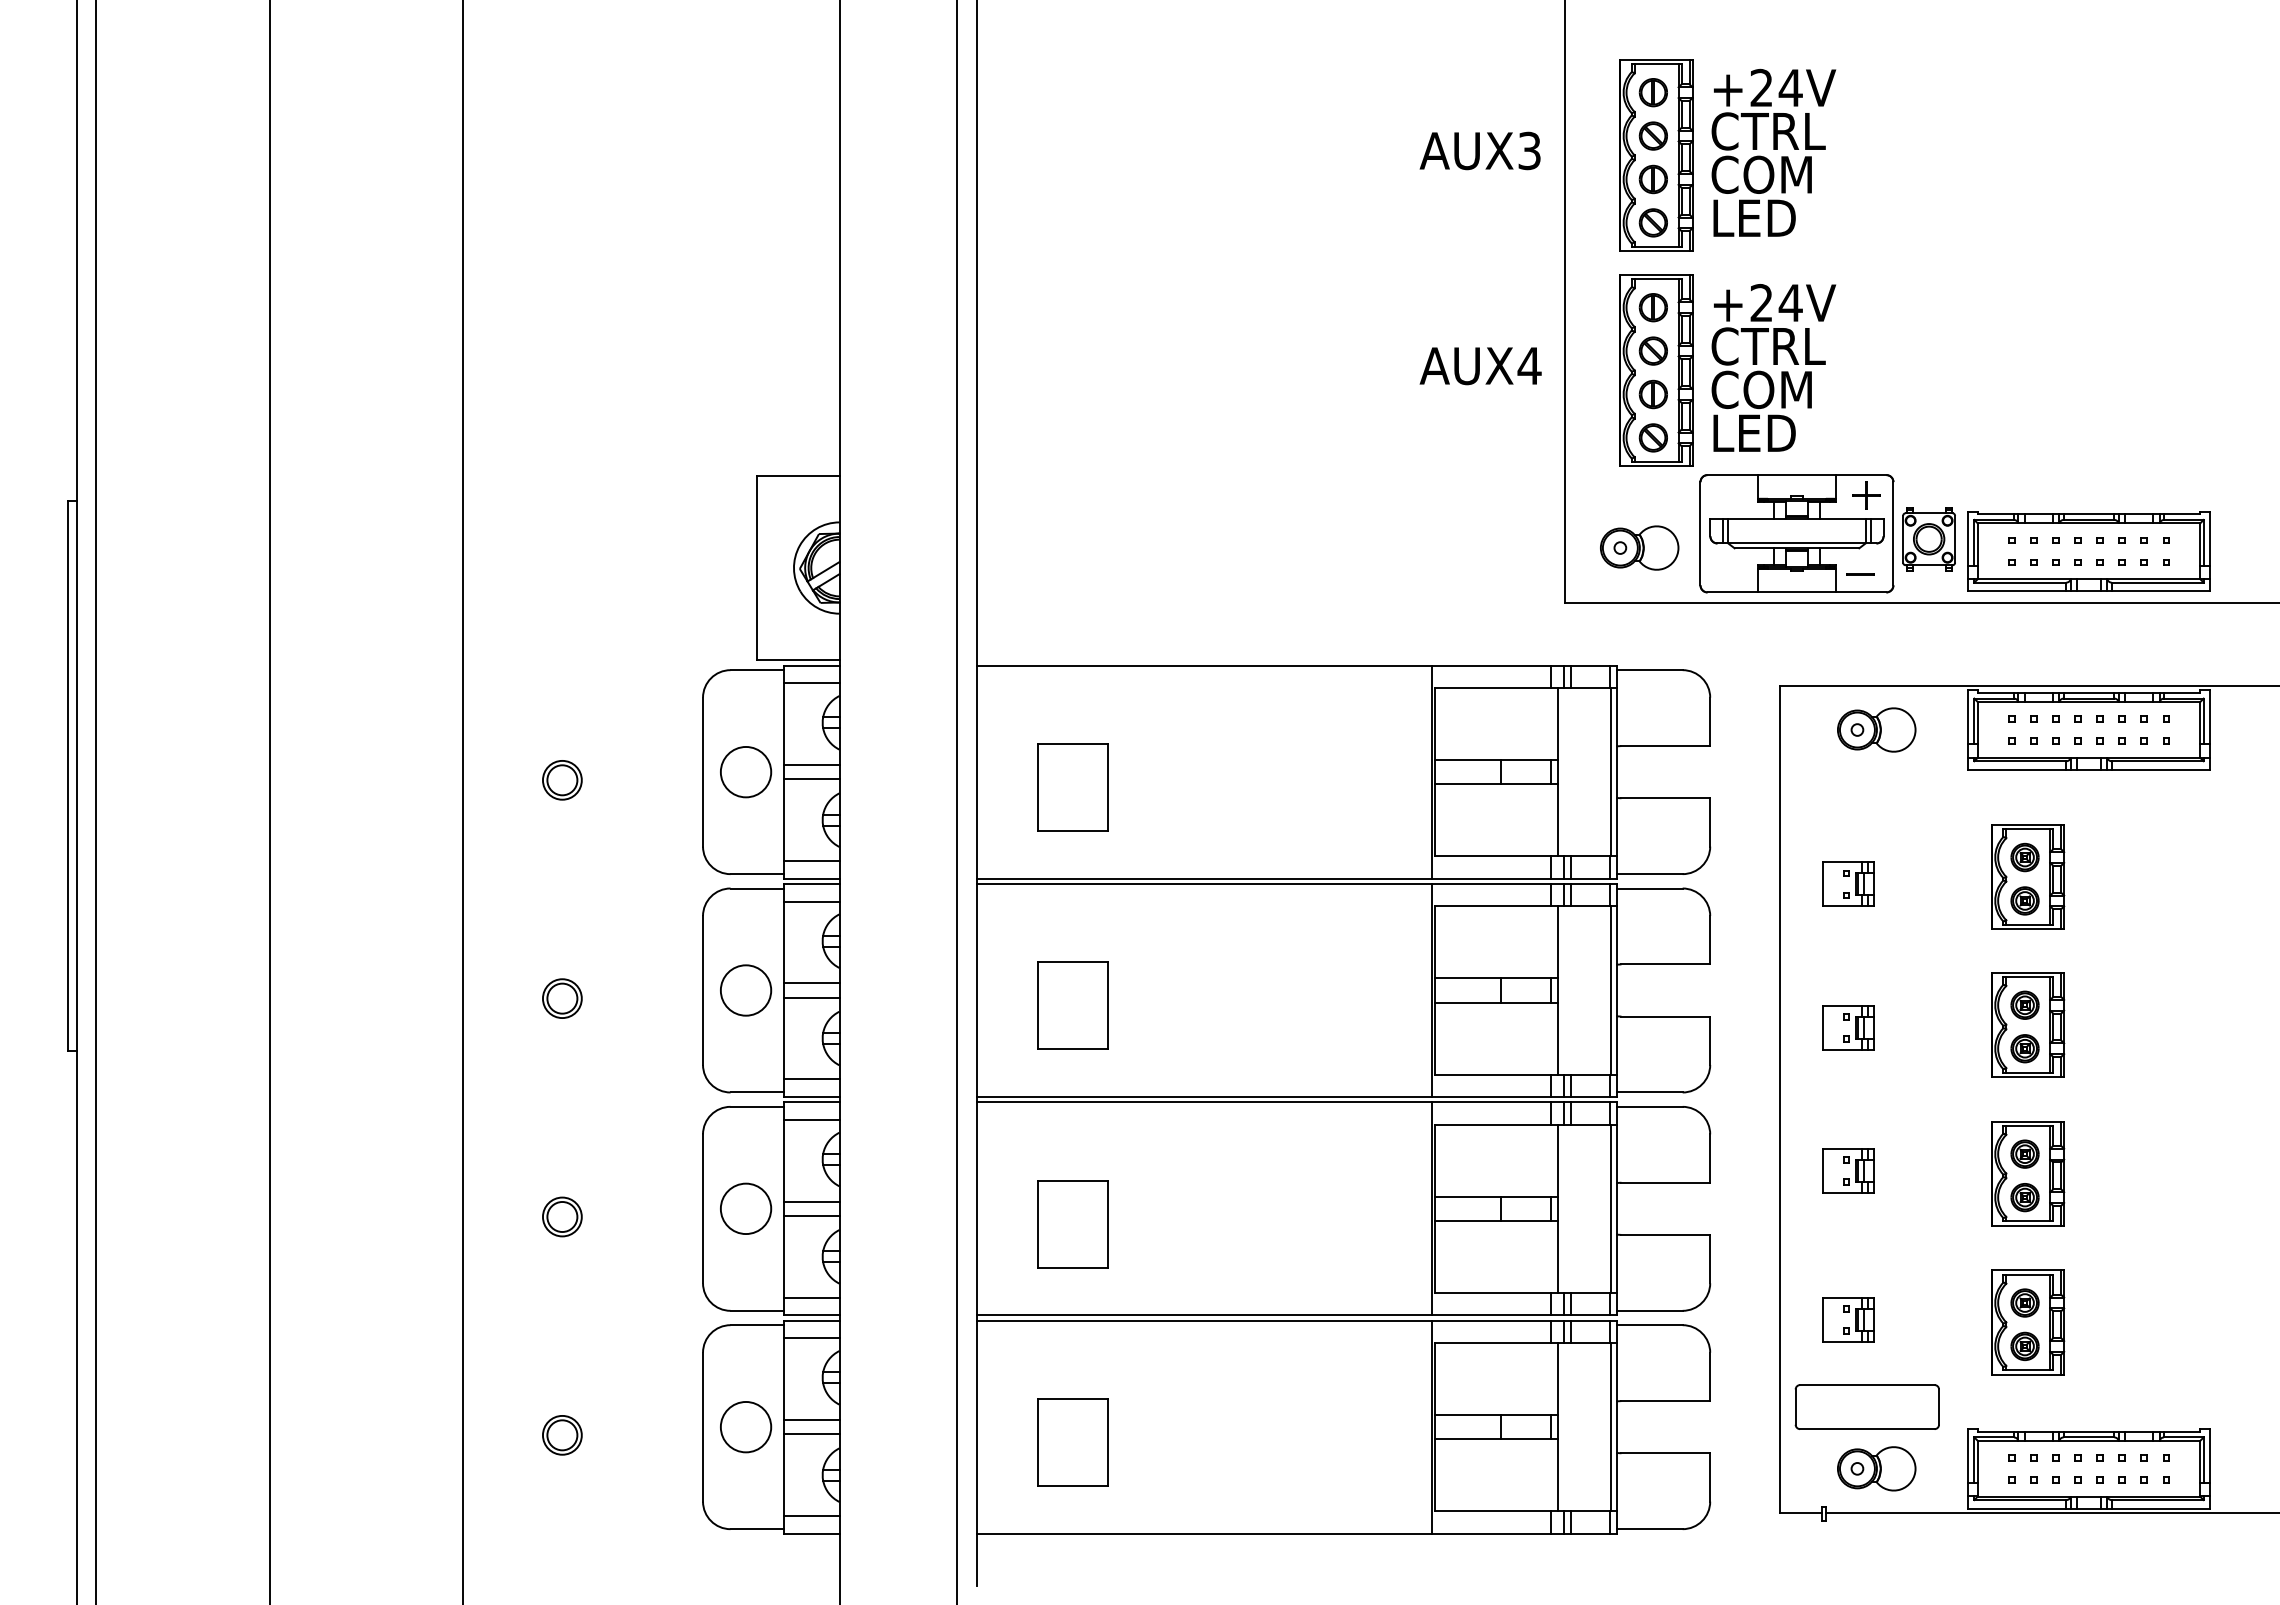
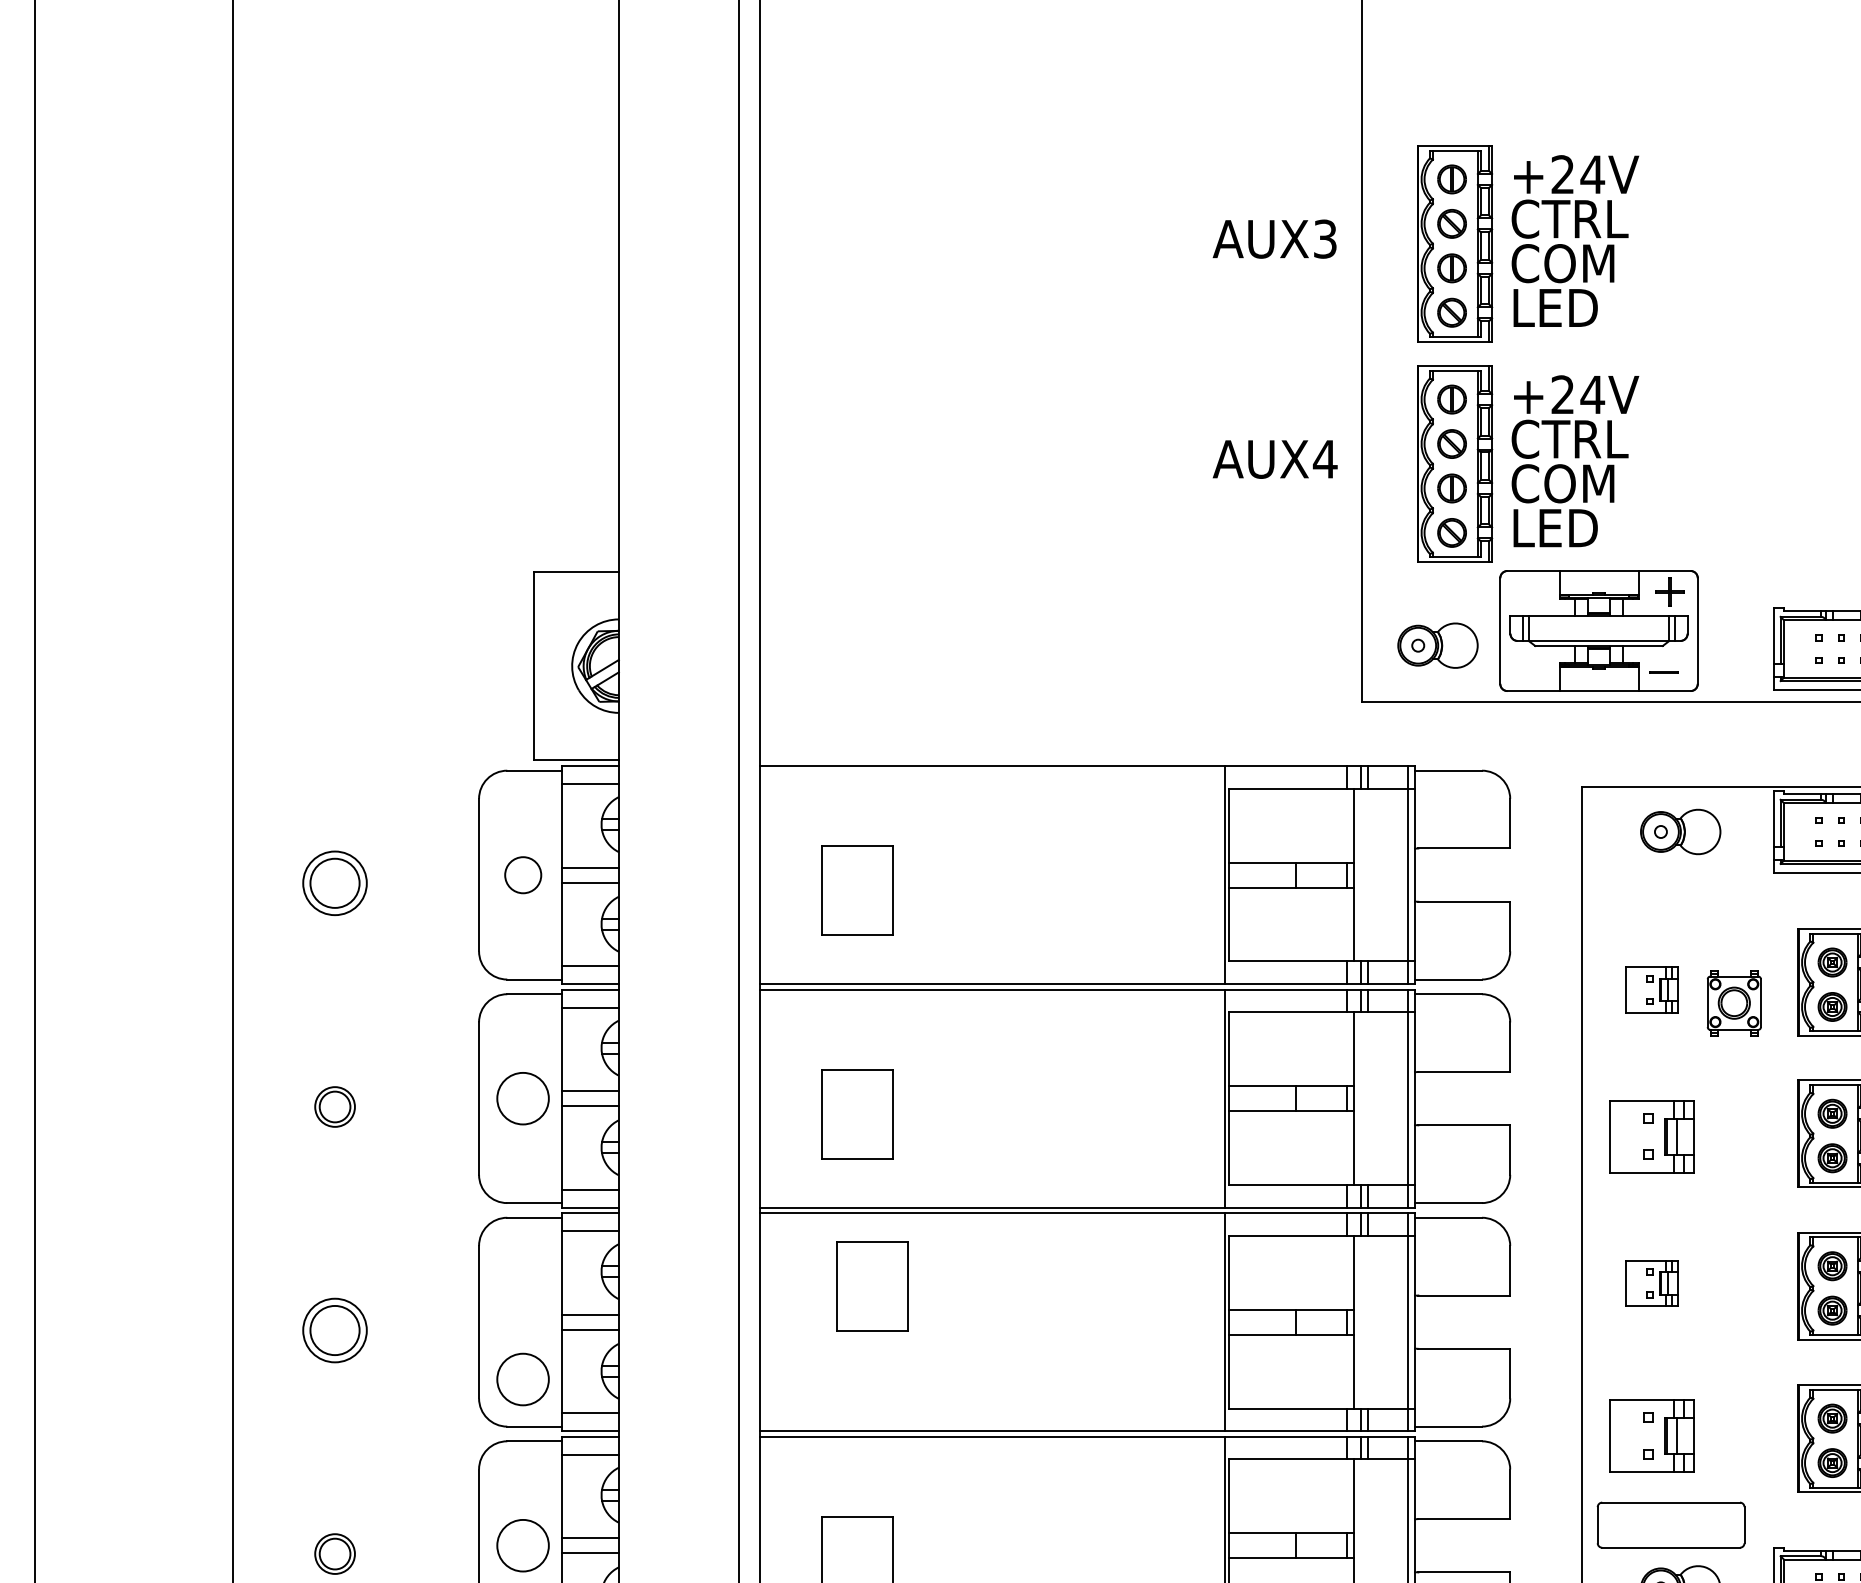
part: (1928, 539) -> (1733, 1003), moved
circle: (746, 772) -> (523, 875), size x0.7
part: (562, 780) -> (335, 883), size x1.6
part: (1848, 1027) -> (1651, 1136), size x1.6
circle: (746, 1208) -> (523, 1379), moved
part: (562, 1216) -> (335, 1330), size x1.6
part: (1072, 1224) -> (871, 1287), moved
part: (1848, 1319) -> (1651, 1435), size x1.6

